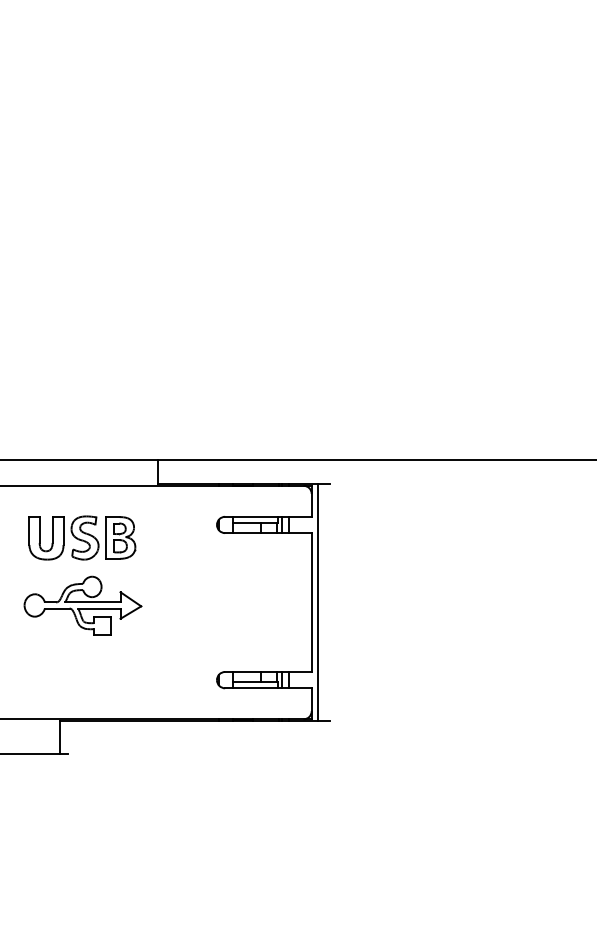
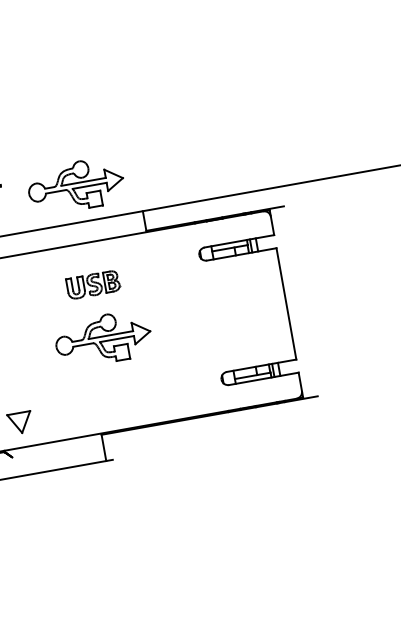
part: (82, 414) -> (75, 185), added
part: (82, 537) -> (93, 284), size x0.6
line: (318, 602) -> (291, 302), removed

